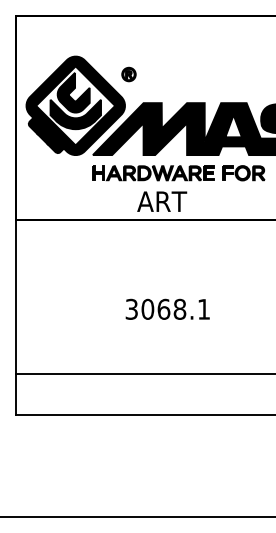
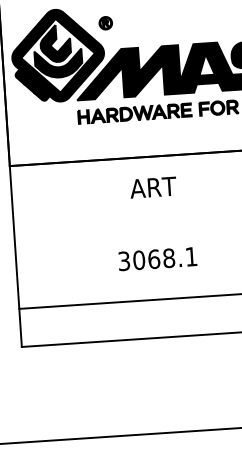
text: (162, 201) -> (153, 187), moved
text: (167, 308) -> (157, 258), moved

